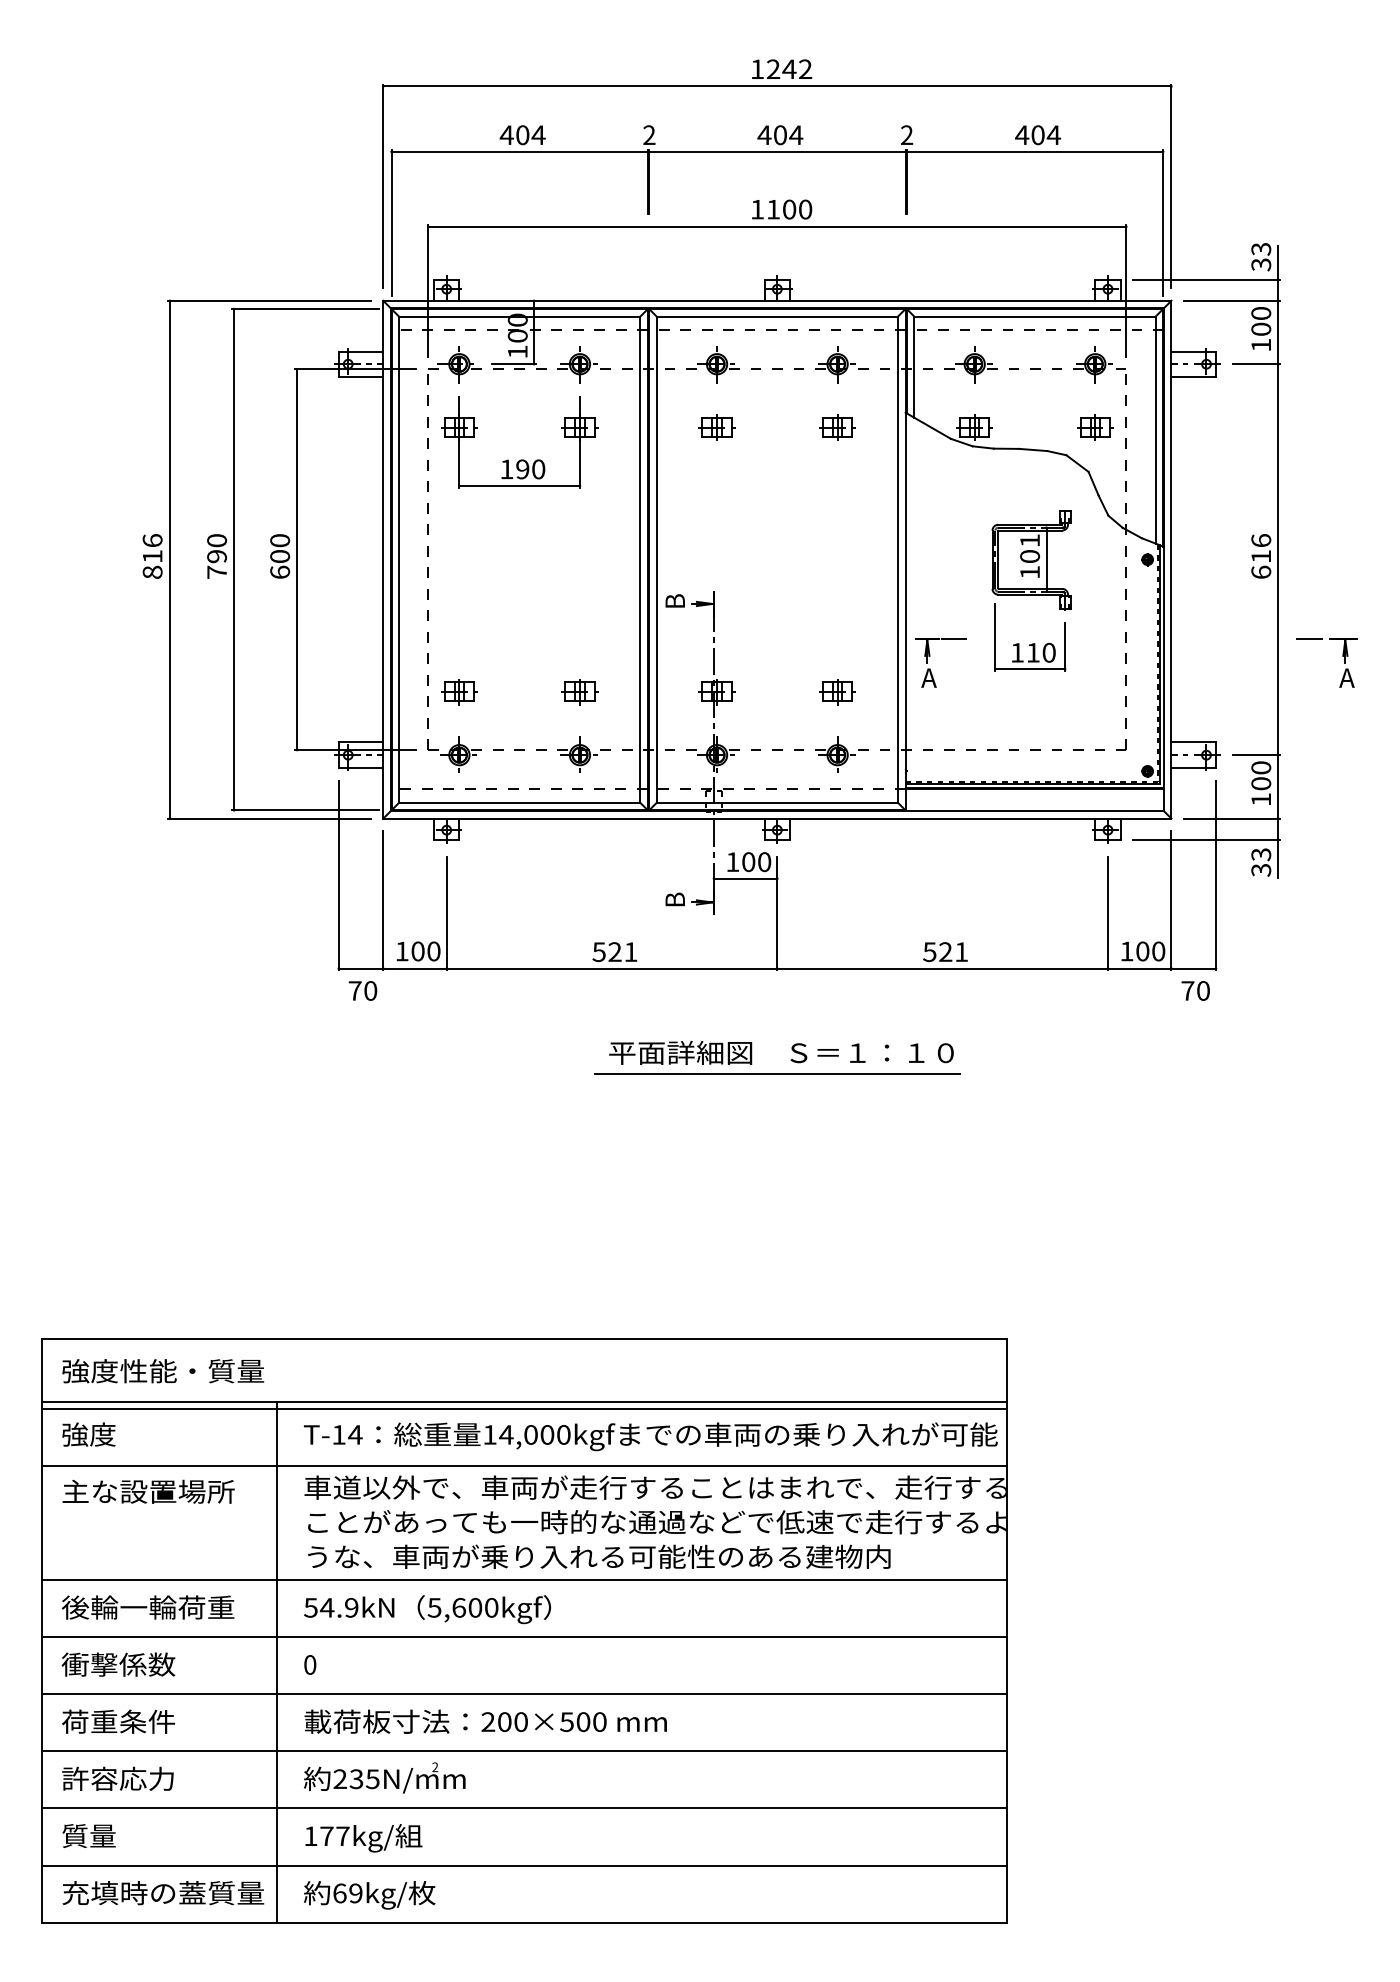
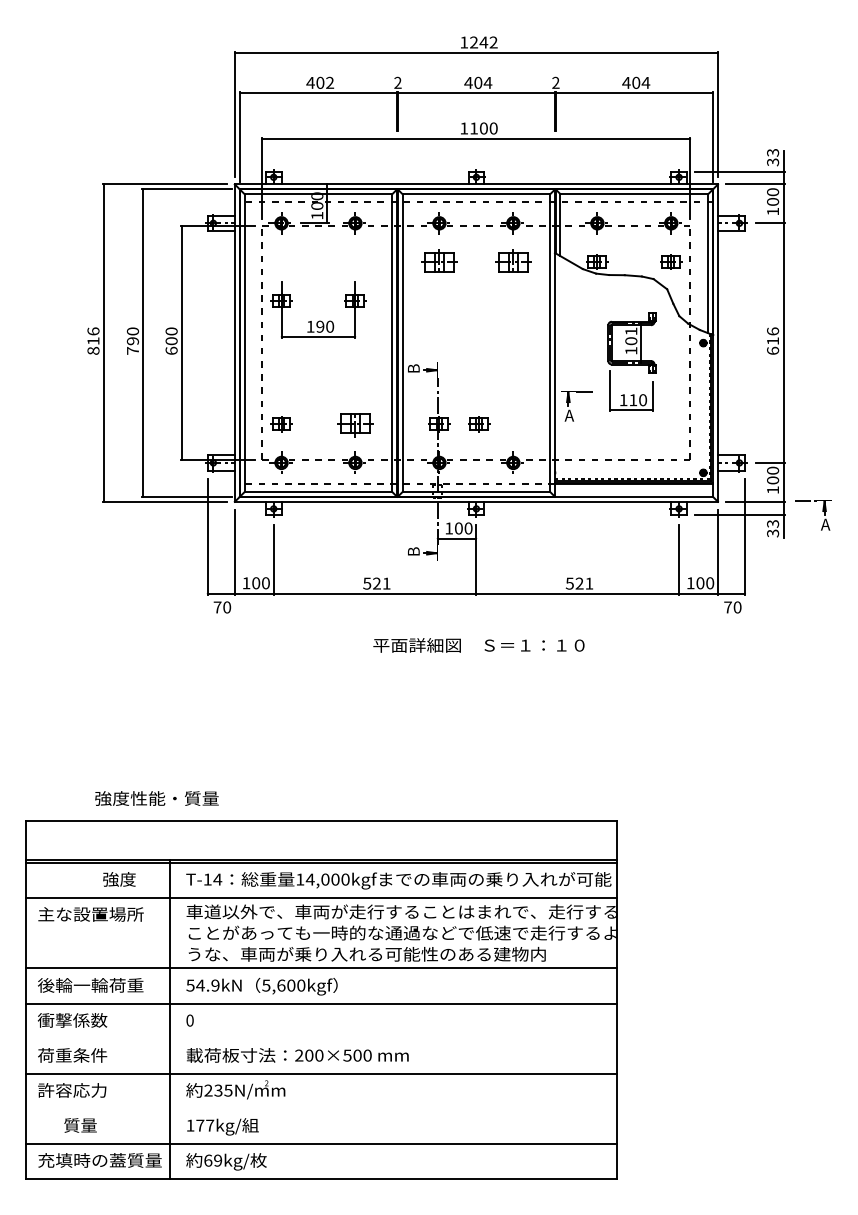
text: (537, 134) -> (329, 82), 404 -> 402
part: (717, 426) -> (439, 261), size x1.6
part: (837, 426) -> (513, 261), size x1.6
part: (521, 459) -> (319, 320), moved
part: (1341, 656) -> (822, 511), moved
part: (580, 692) -> (355, 424), size x1.6
part: (837, 692) -> (479, 424), moved
line: (777, 1074) -> (476, 658), removed
text: (162, 1371) -> (156, 798), moved
text: (89, 1434) -> (119, 879), moved
line: (522, 1694) -> (320, 1038), removed
line: (522, 1808) -> (320, 1108), removed
text: (89, 1836) -> (80, 1125), moved

